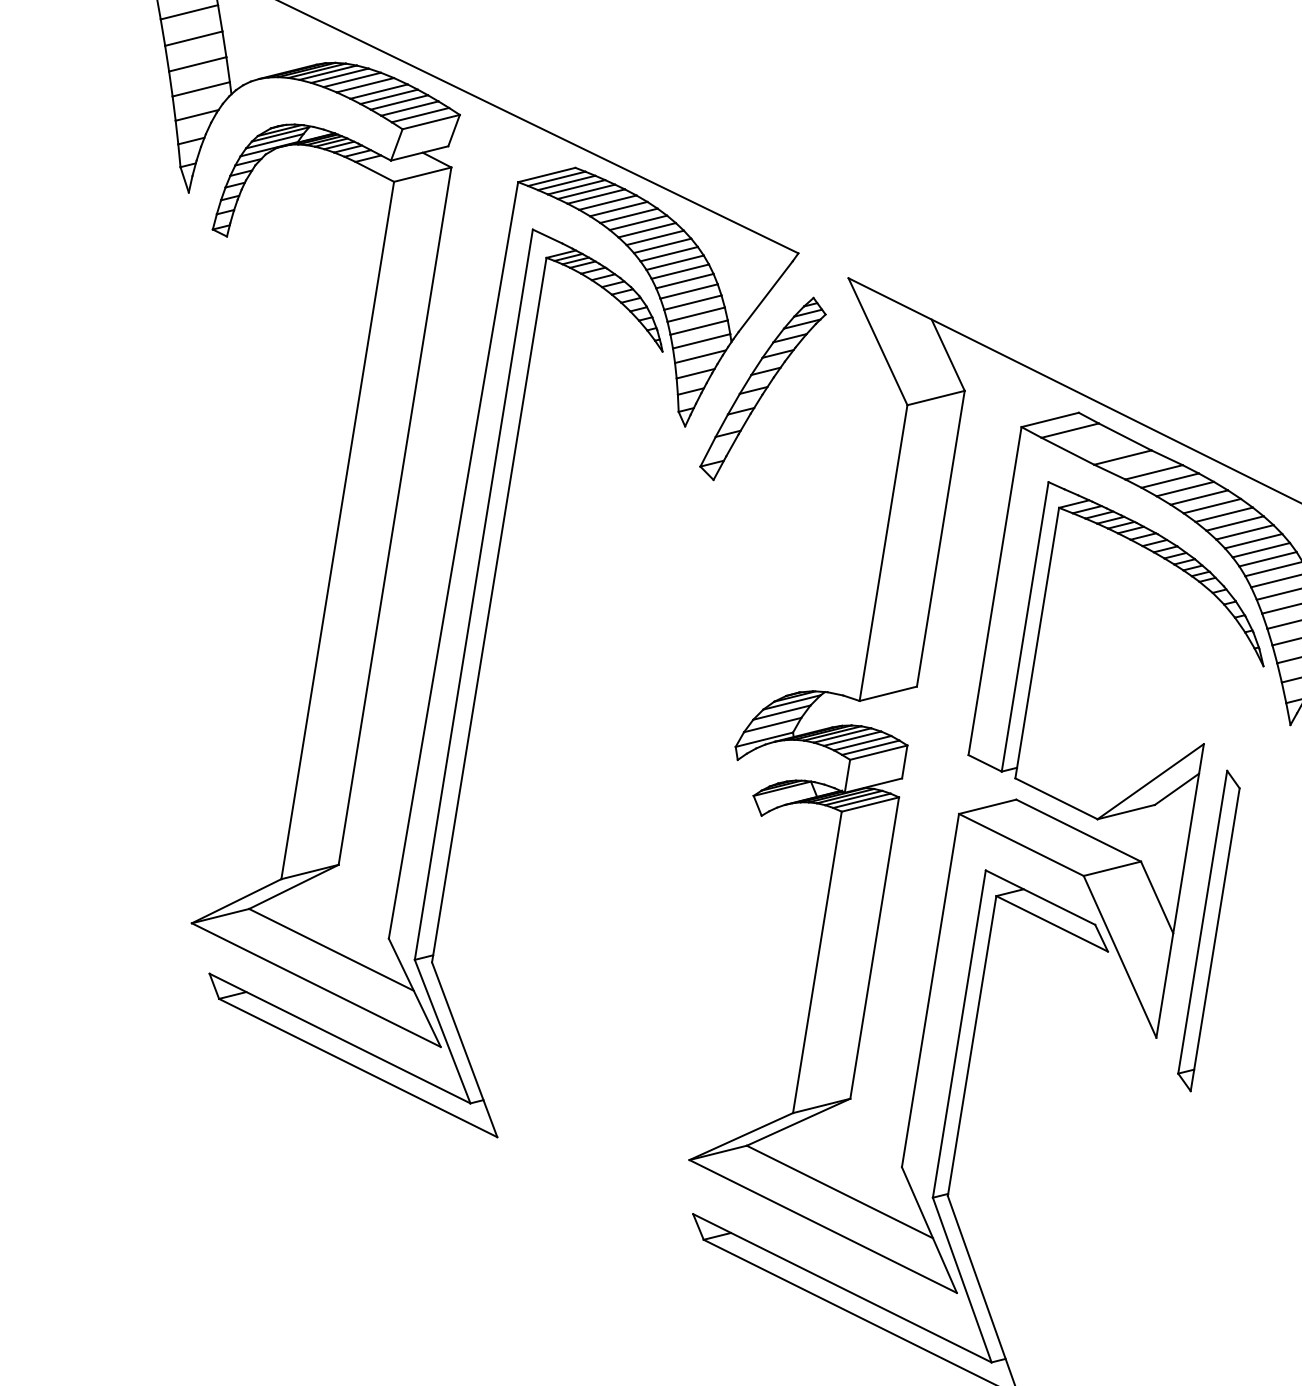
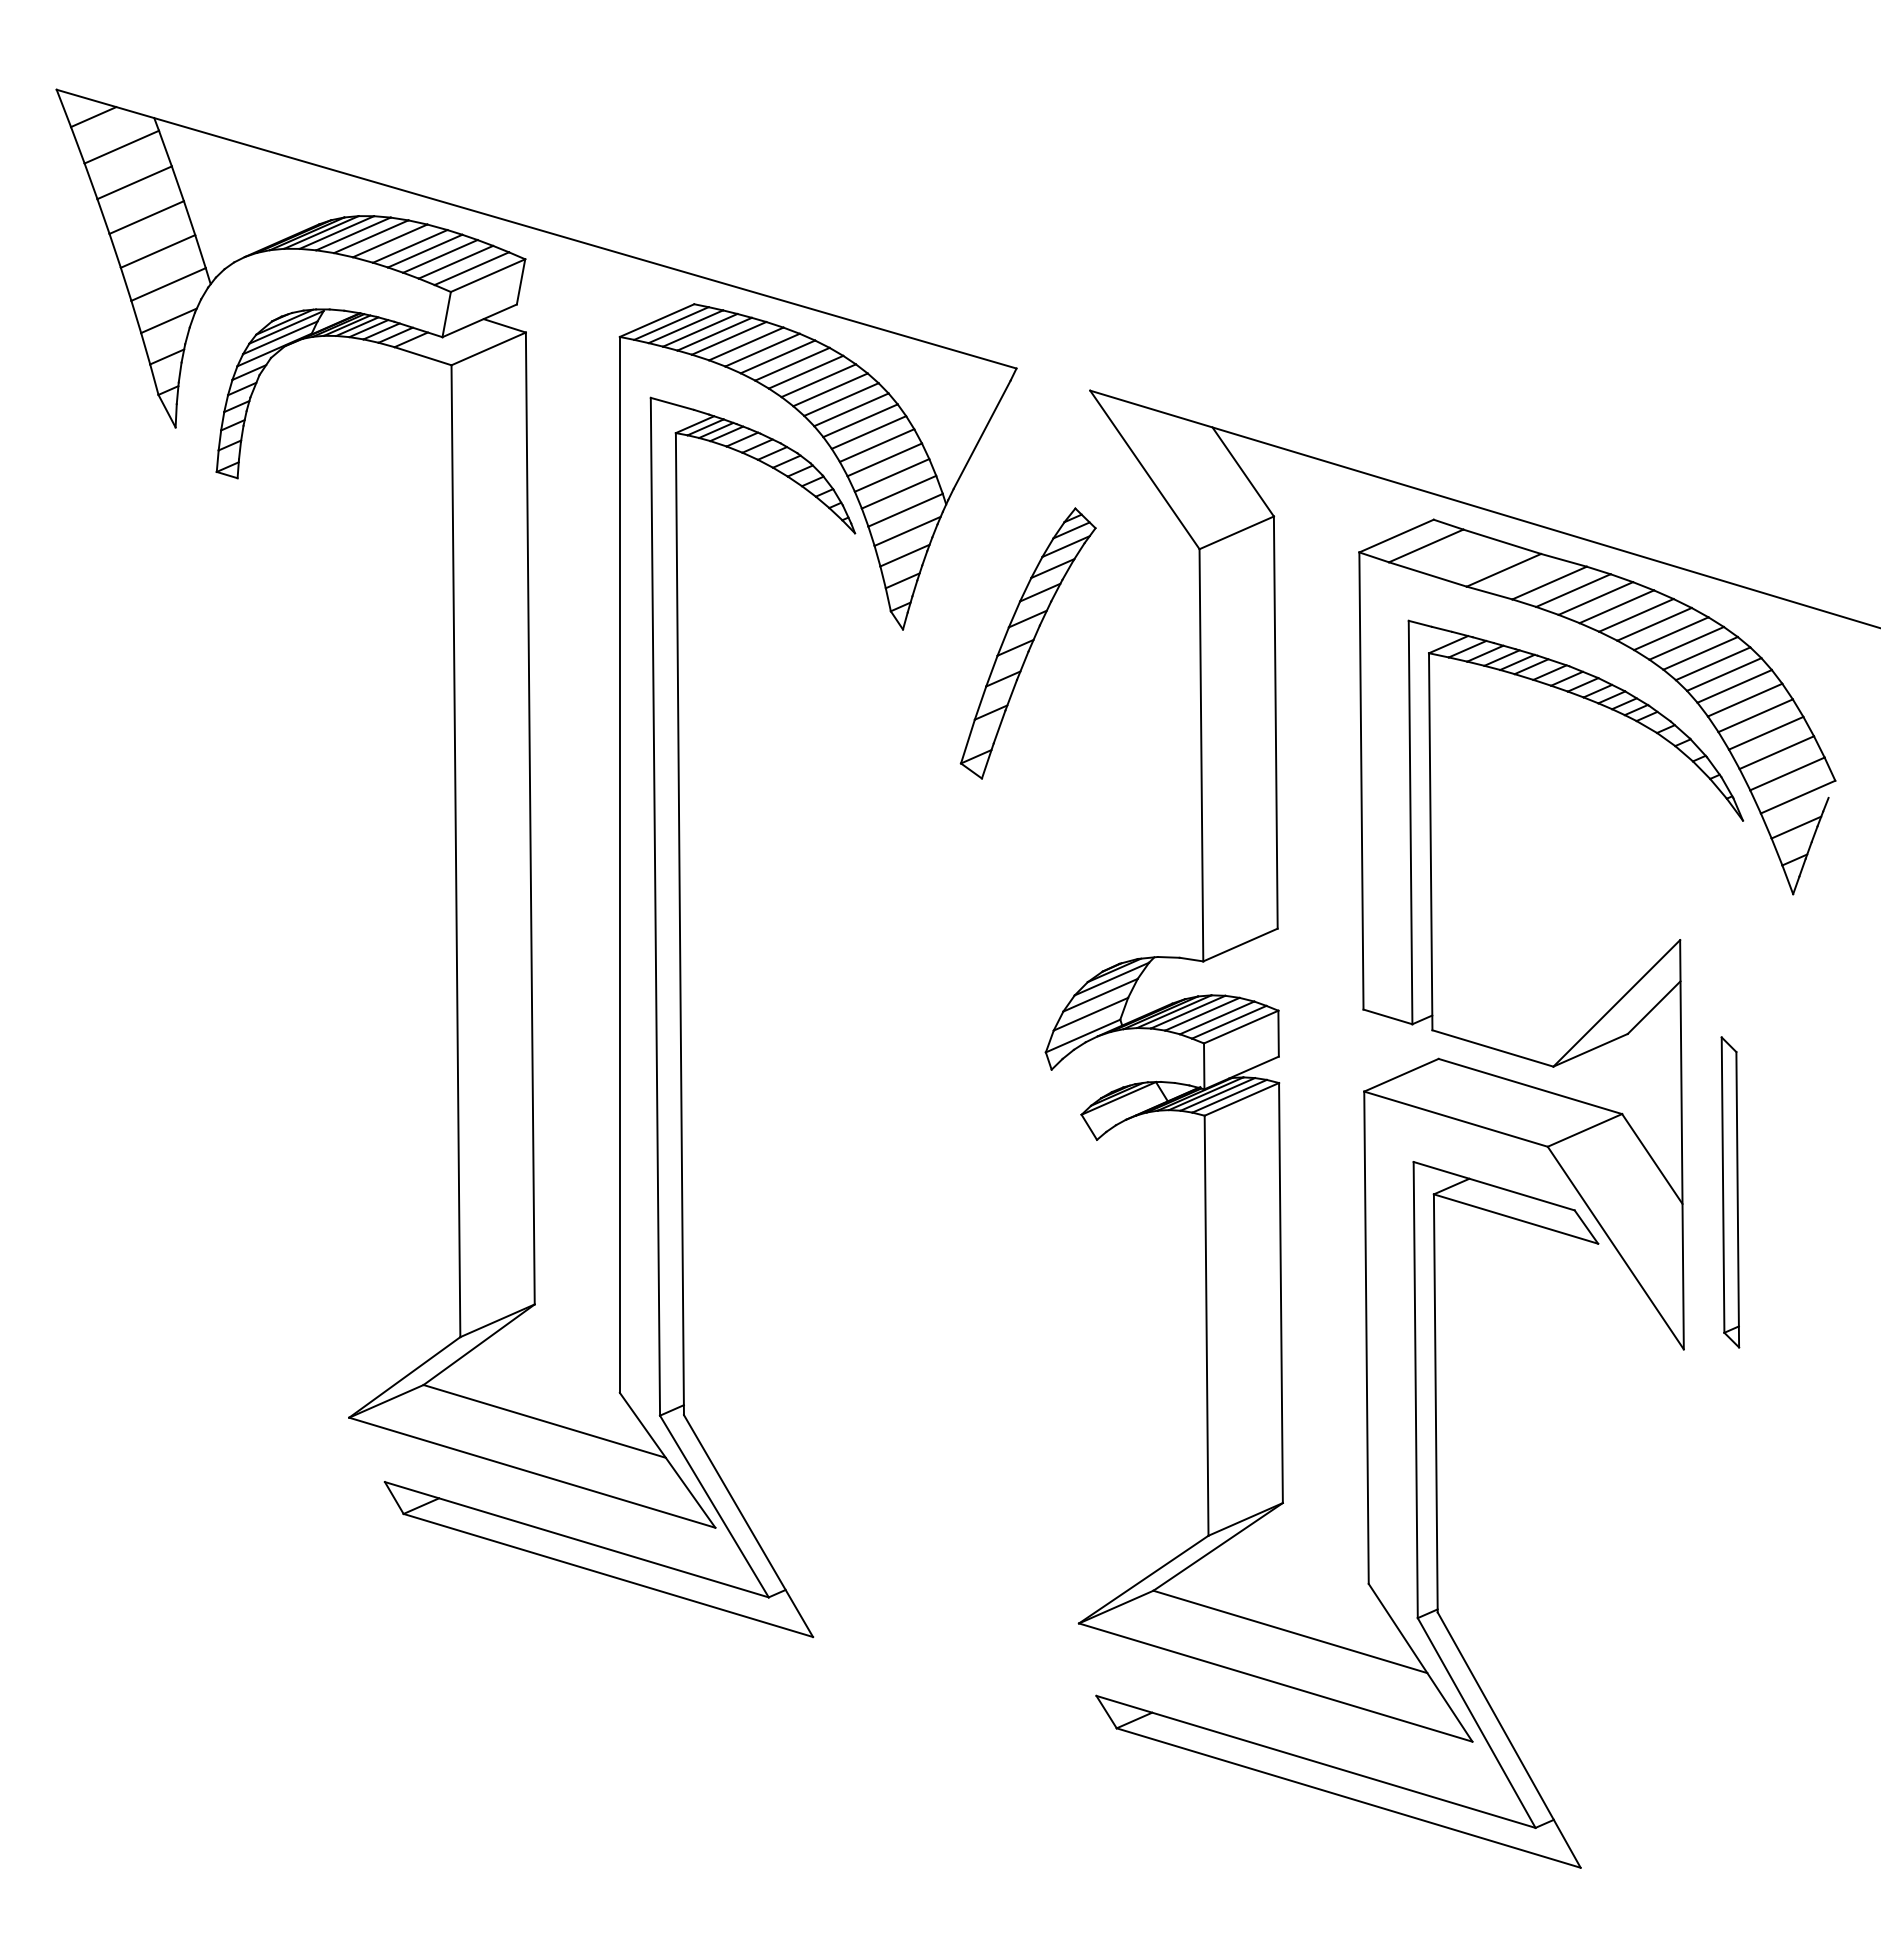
part: (762, 388) -> (1027, 643), moved
part: (1209, 931) -> (1730, 1192), size x0.7

